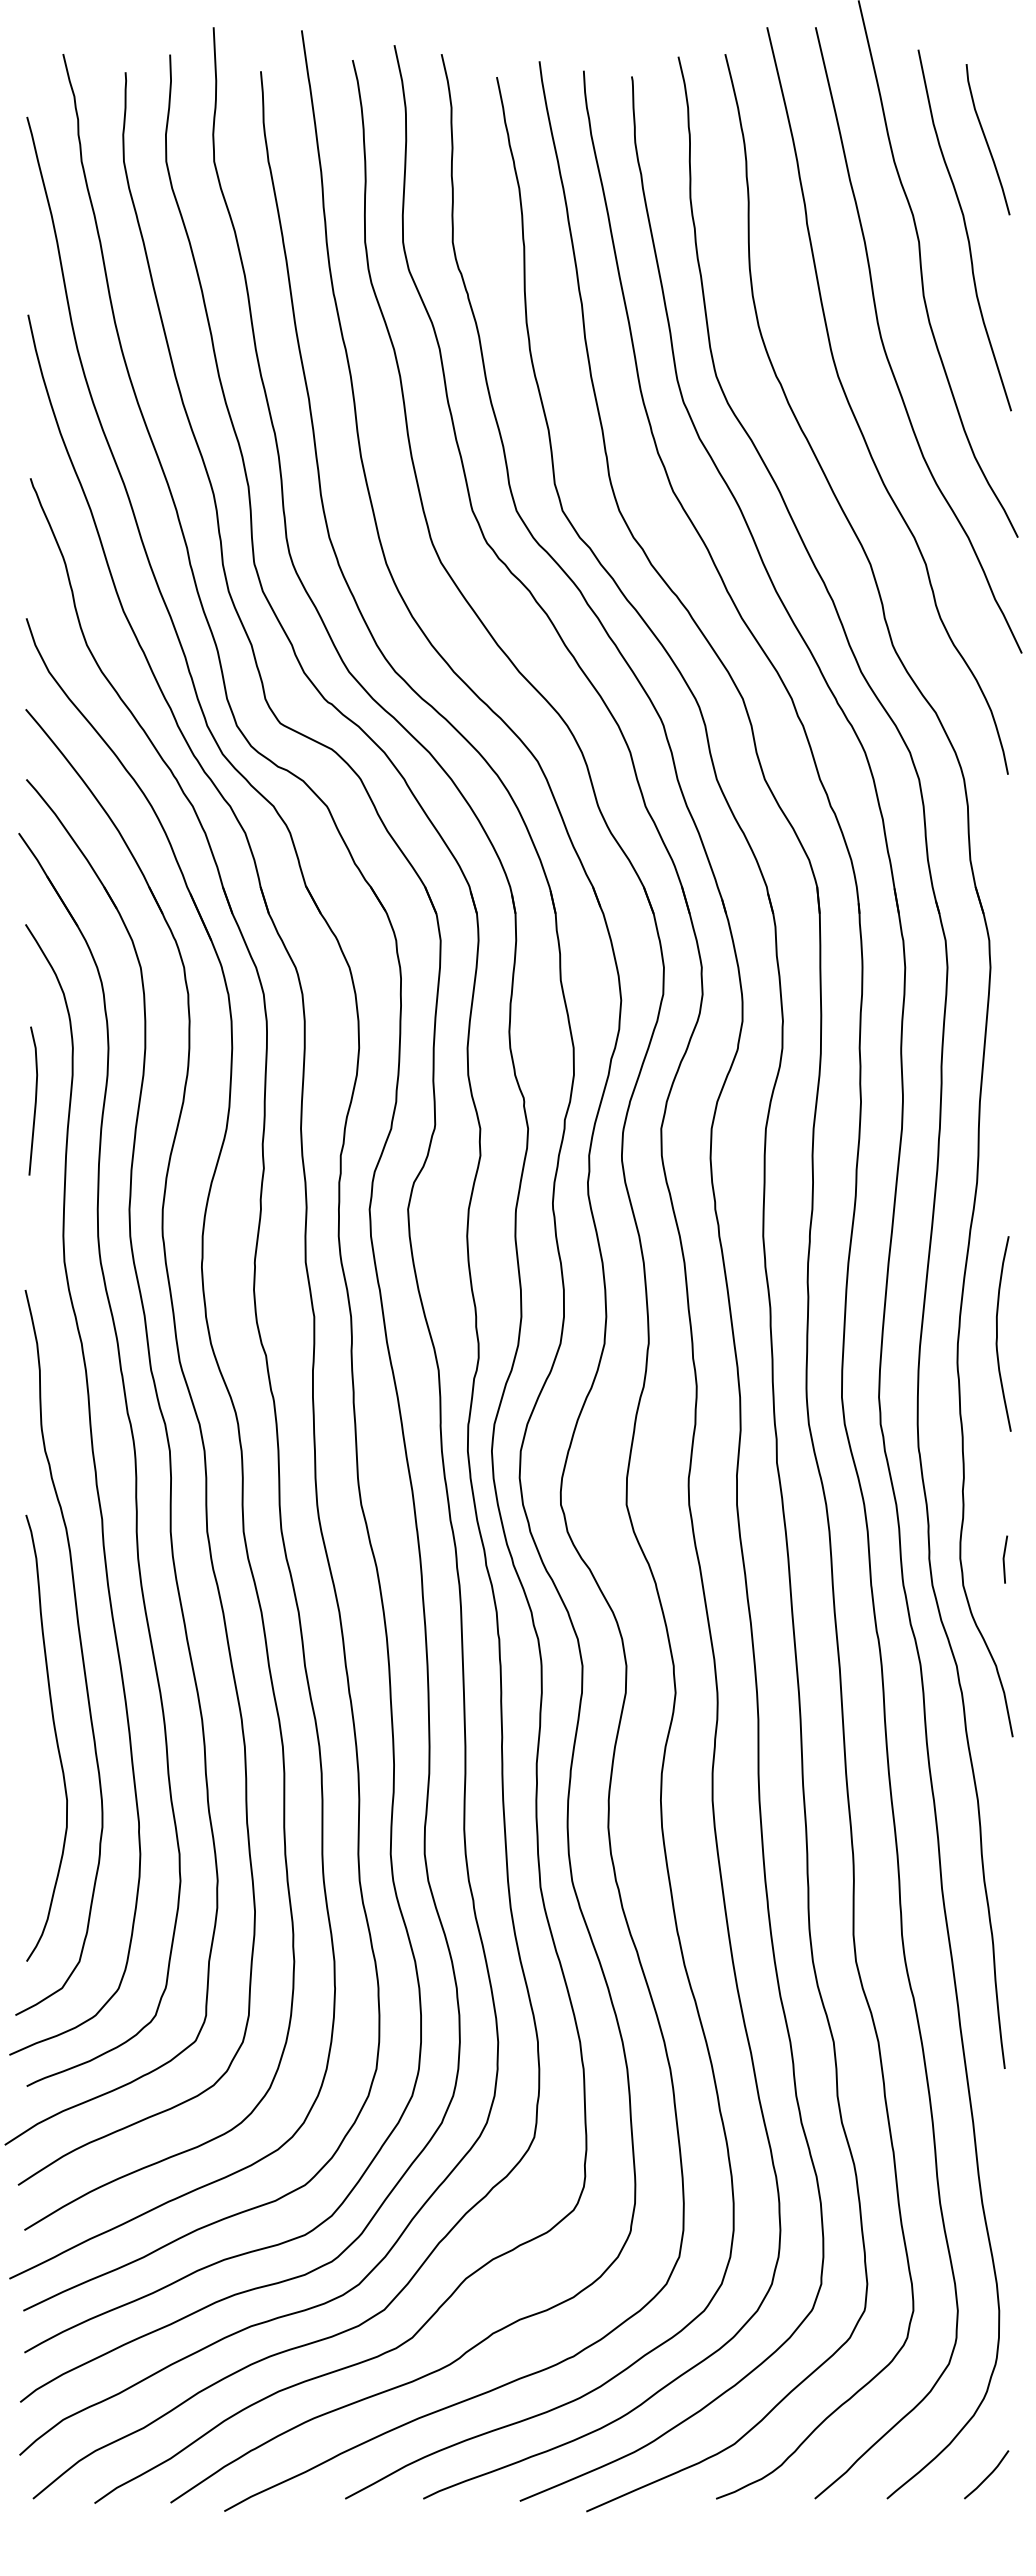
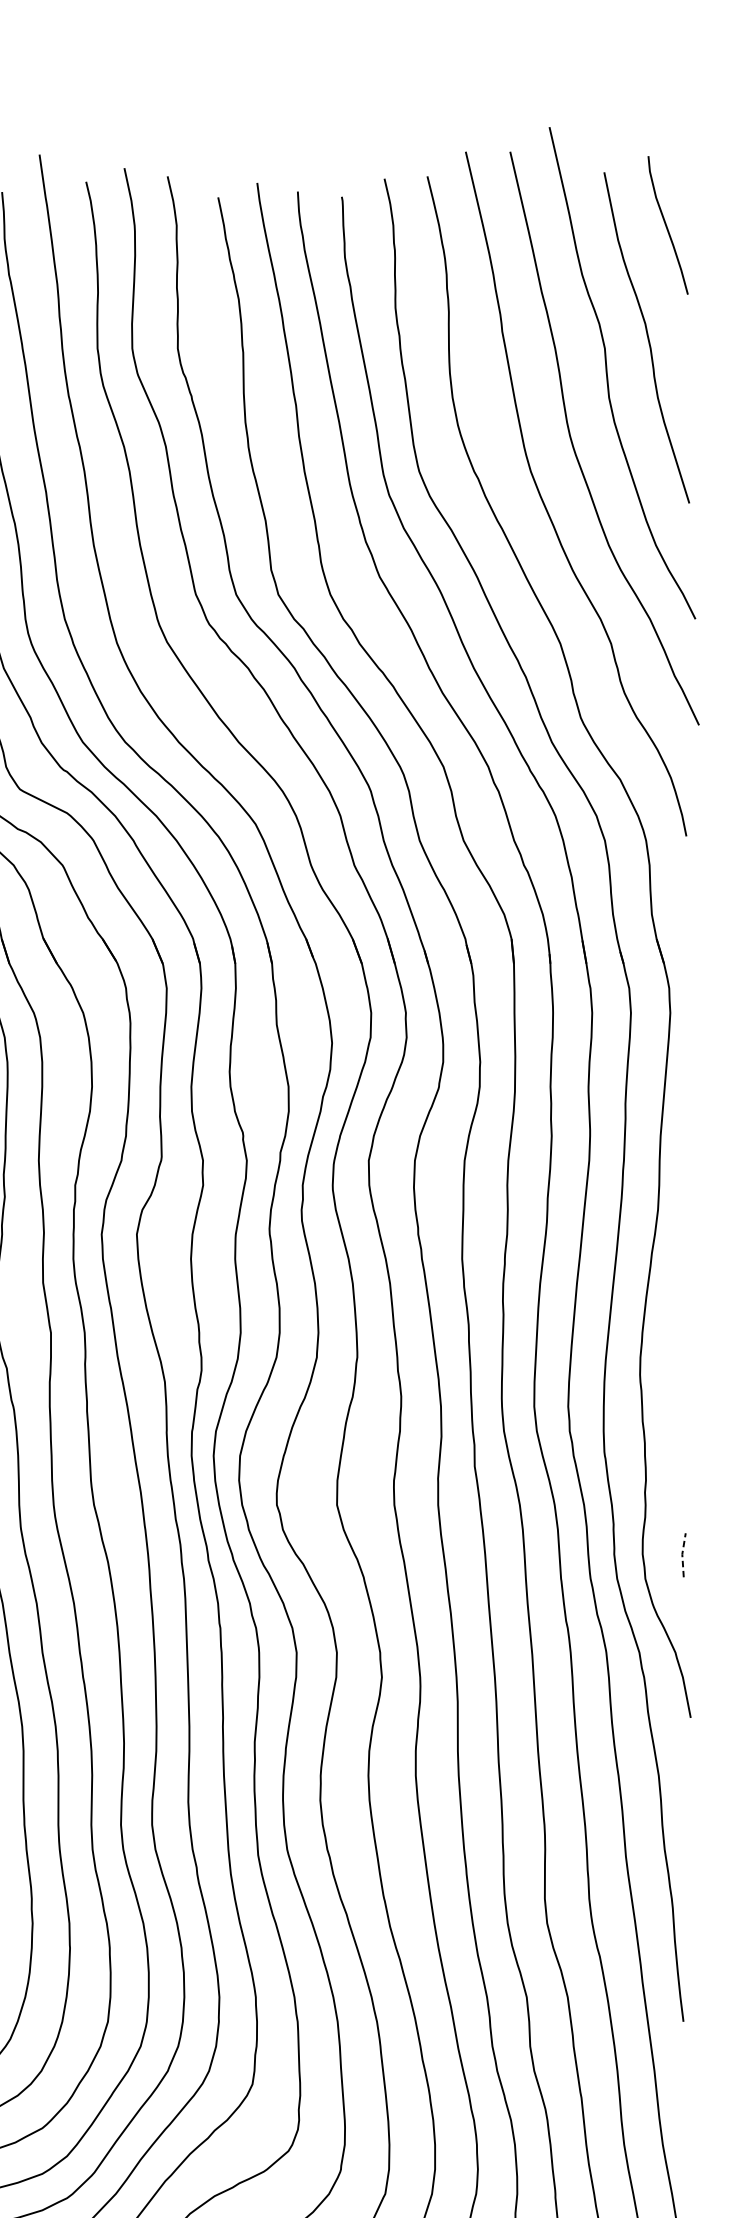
curve: (986, 139) -> (666, 225), moved
curve: (997, 1333) -> (676, 1348), removed
line: (1003, 1558) -> (682, 1554), solid -> dashed

